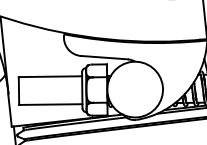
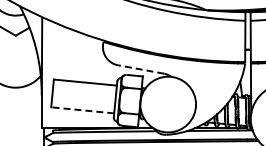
line: (103, 57) -> (140, 69), solid -> dashed
line: (50, 104) -> (82, 110), solid -> dashed

